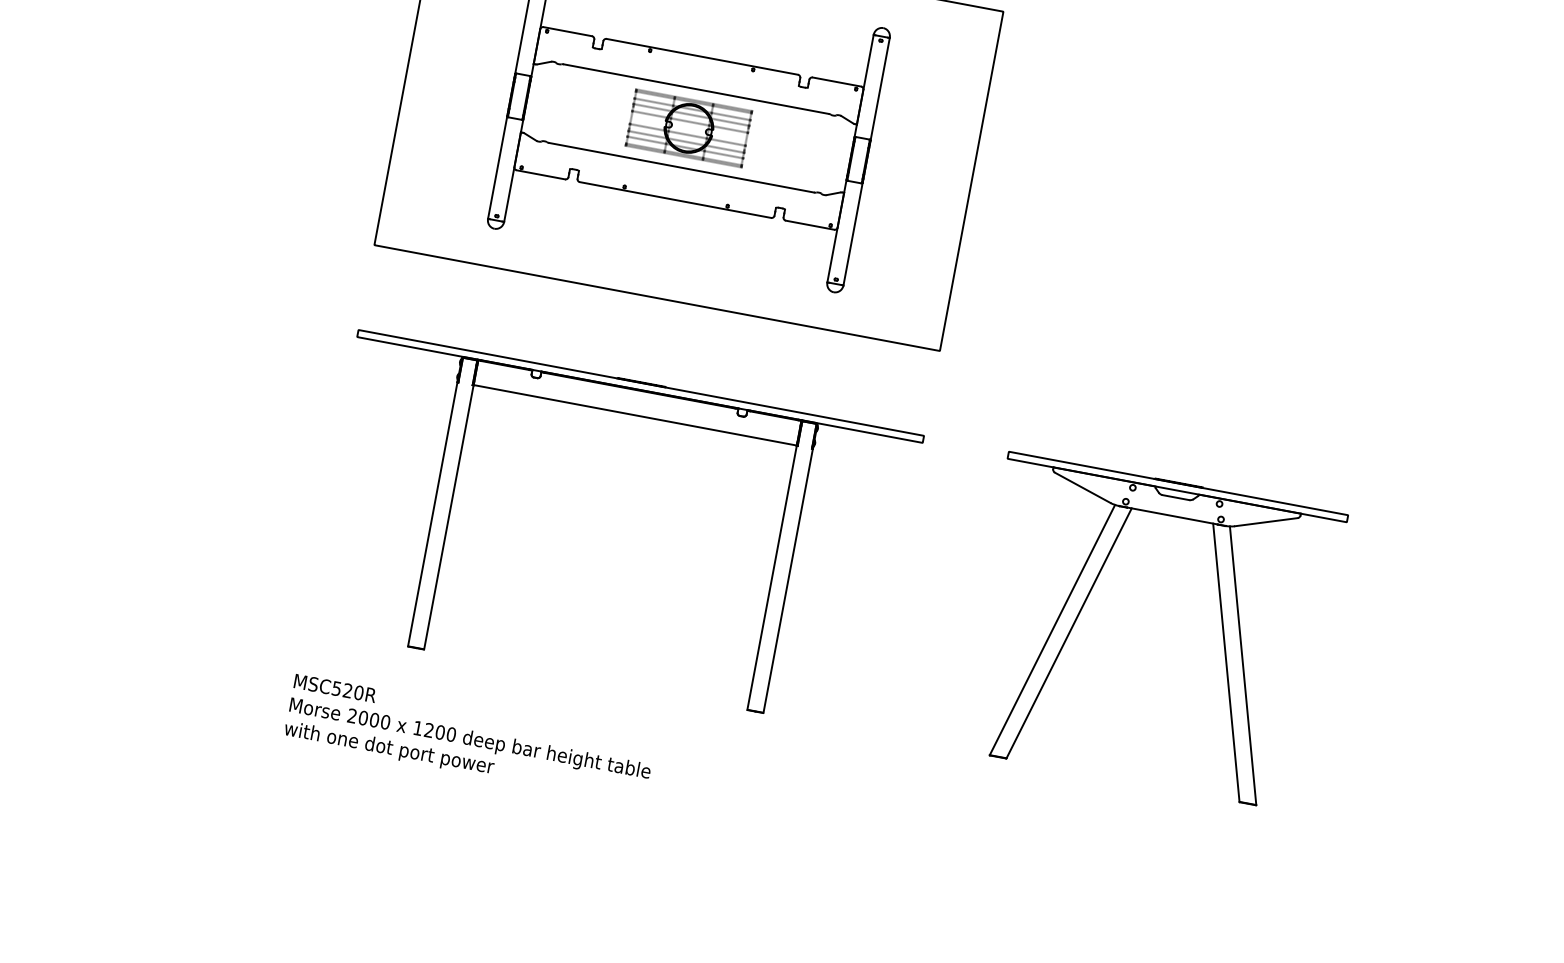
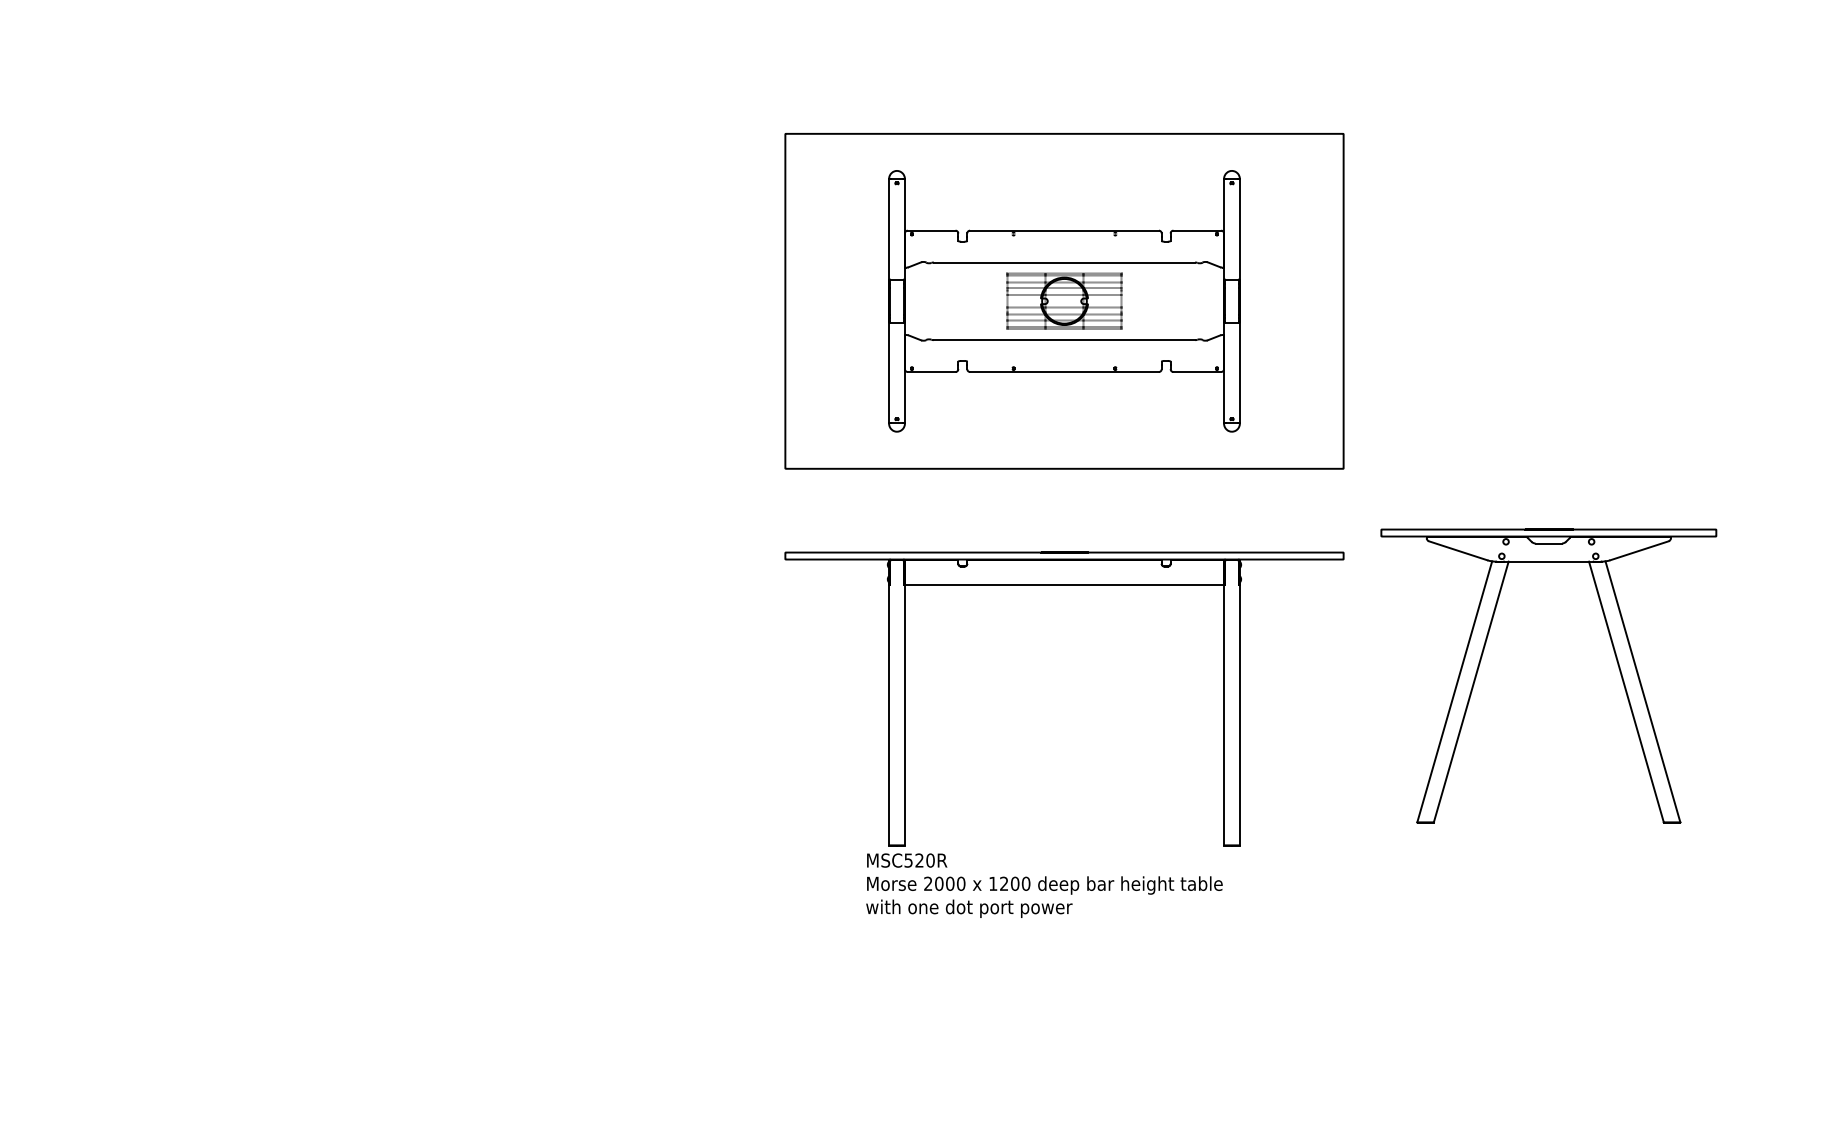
part: (1087, 600) -> (1482, 657), moved
text: (469, 739) -> (1044, 885), moved

